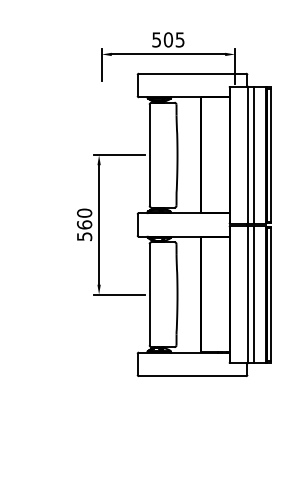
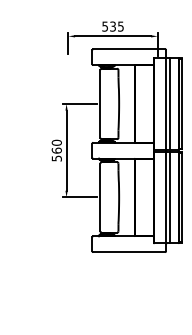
text: (169, 39) -> (113, 26), 505 -> 535

